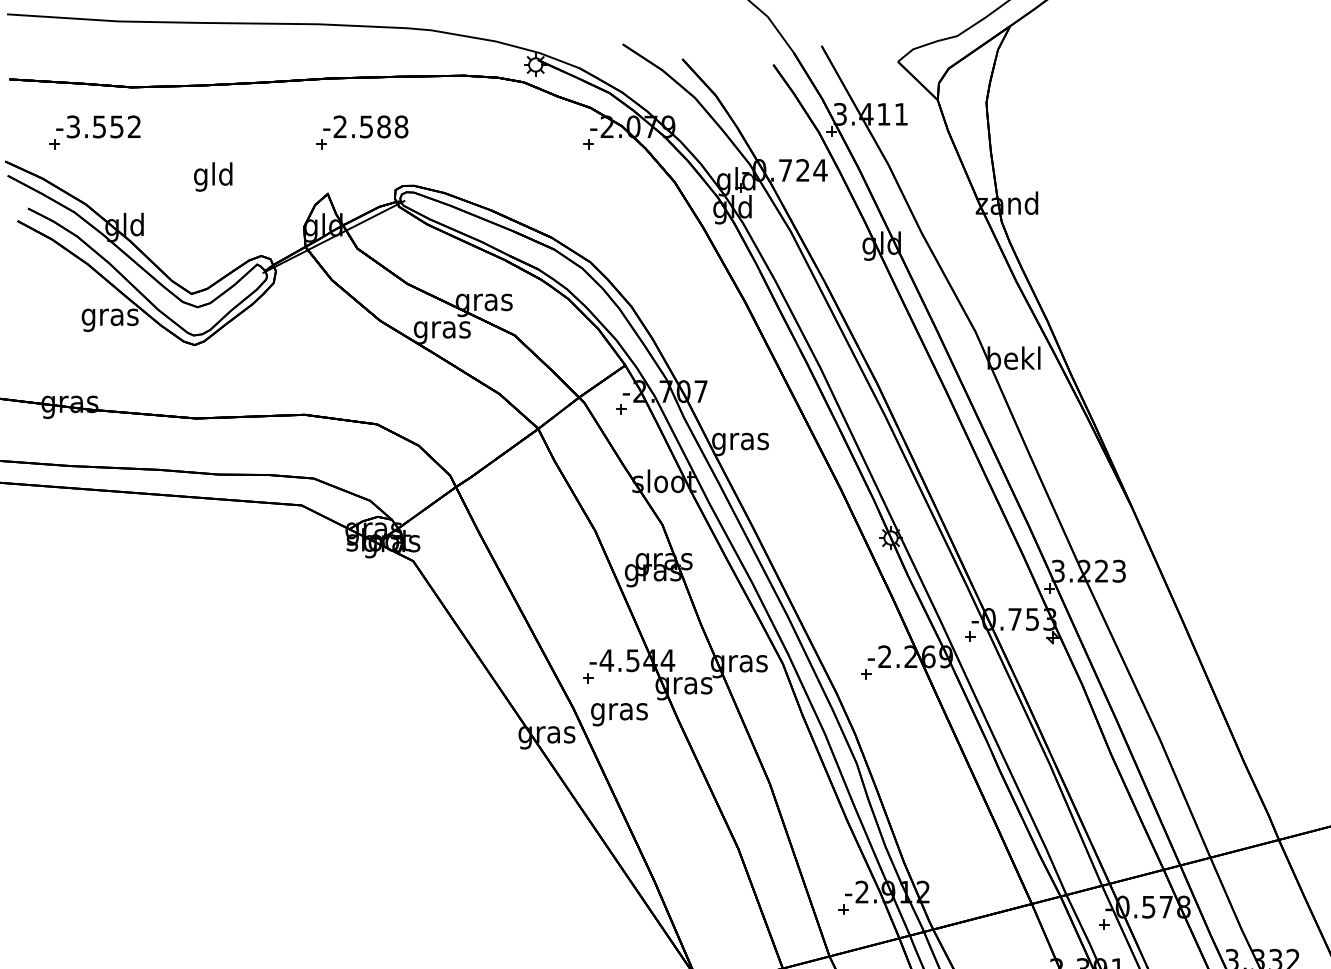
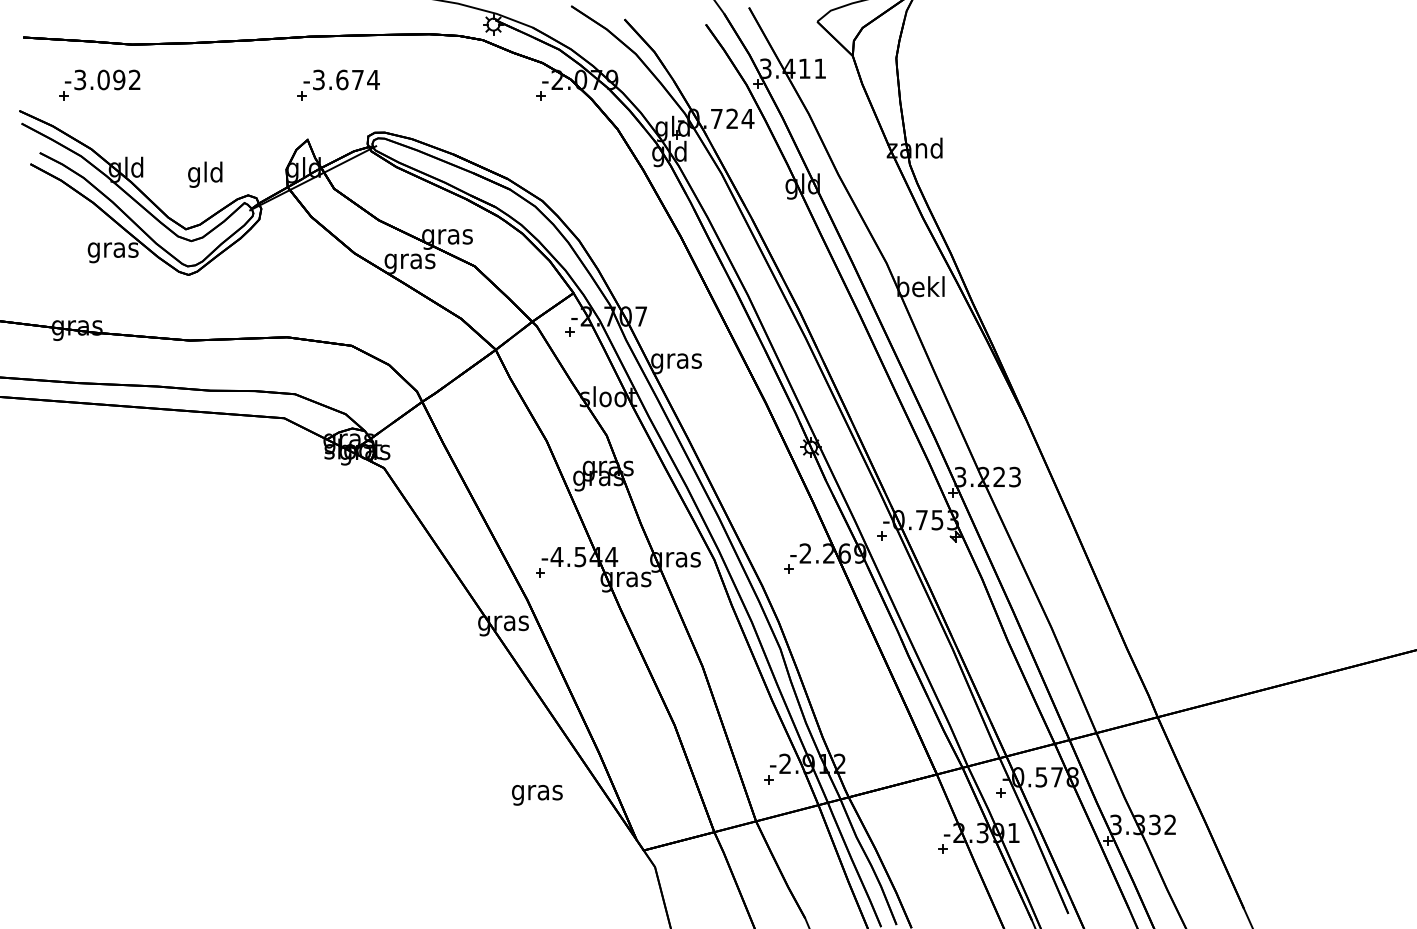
text: (108, 126) -> (111, 79), -3.552 -> -3.092
text: (371, 126) -> (346, 79), -2.588 -> -3.674
text: (213, 176) -> (205, 174), moved
text: (619, 714) -> (537, 795), moved

